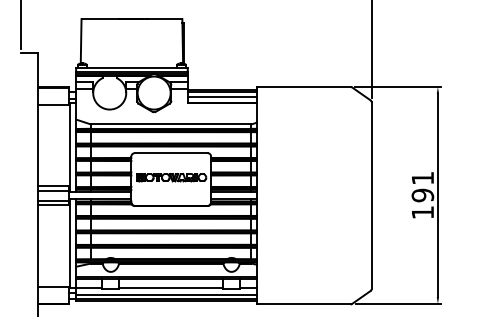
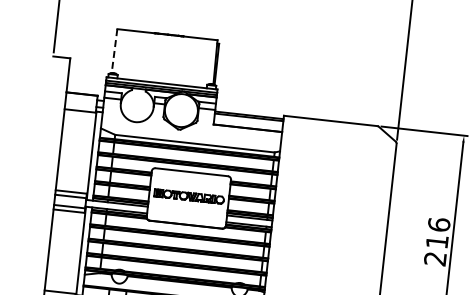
line: (81, 41) -> (114, 51), solid -> dashed
line: (221, 96) -> (247, 121), removed
text: (422, 195) -> (436, 241), 191 -> 216

